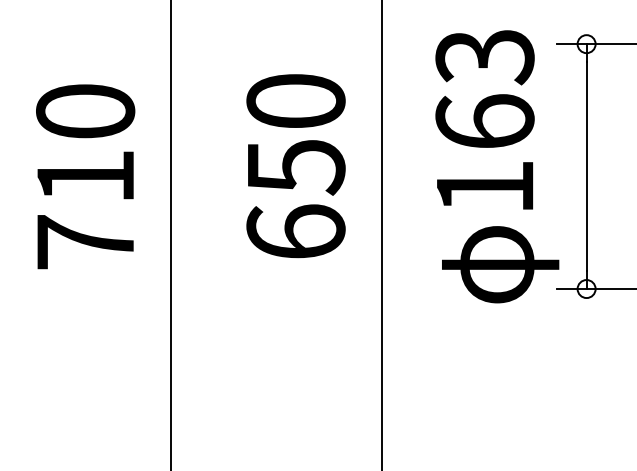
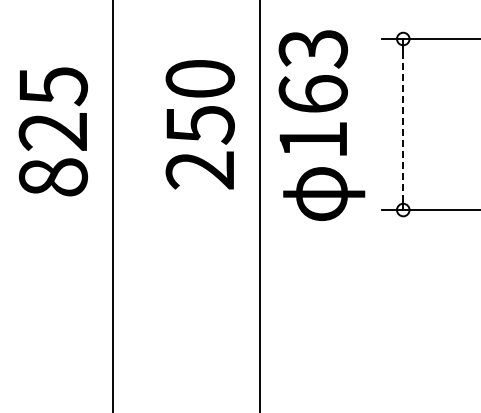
text: (496, 166) -> (321, 125), moved
line: (586, 166) -> (403, 124), solid -> dashed
text: (85, 176) -> (53, 131), 710 -> 825
text: (294, 232) -> (199, 170), 650 -> 250

